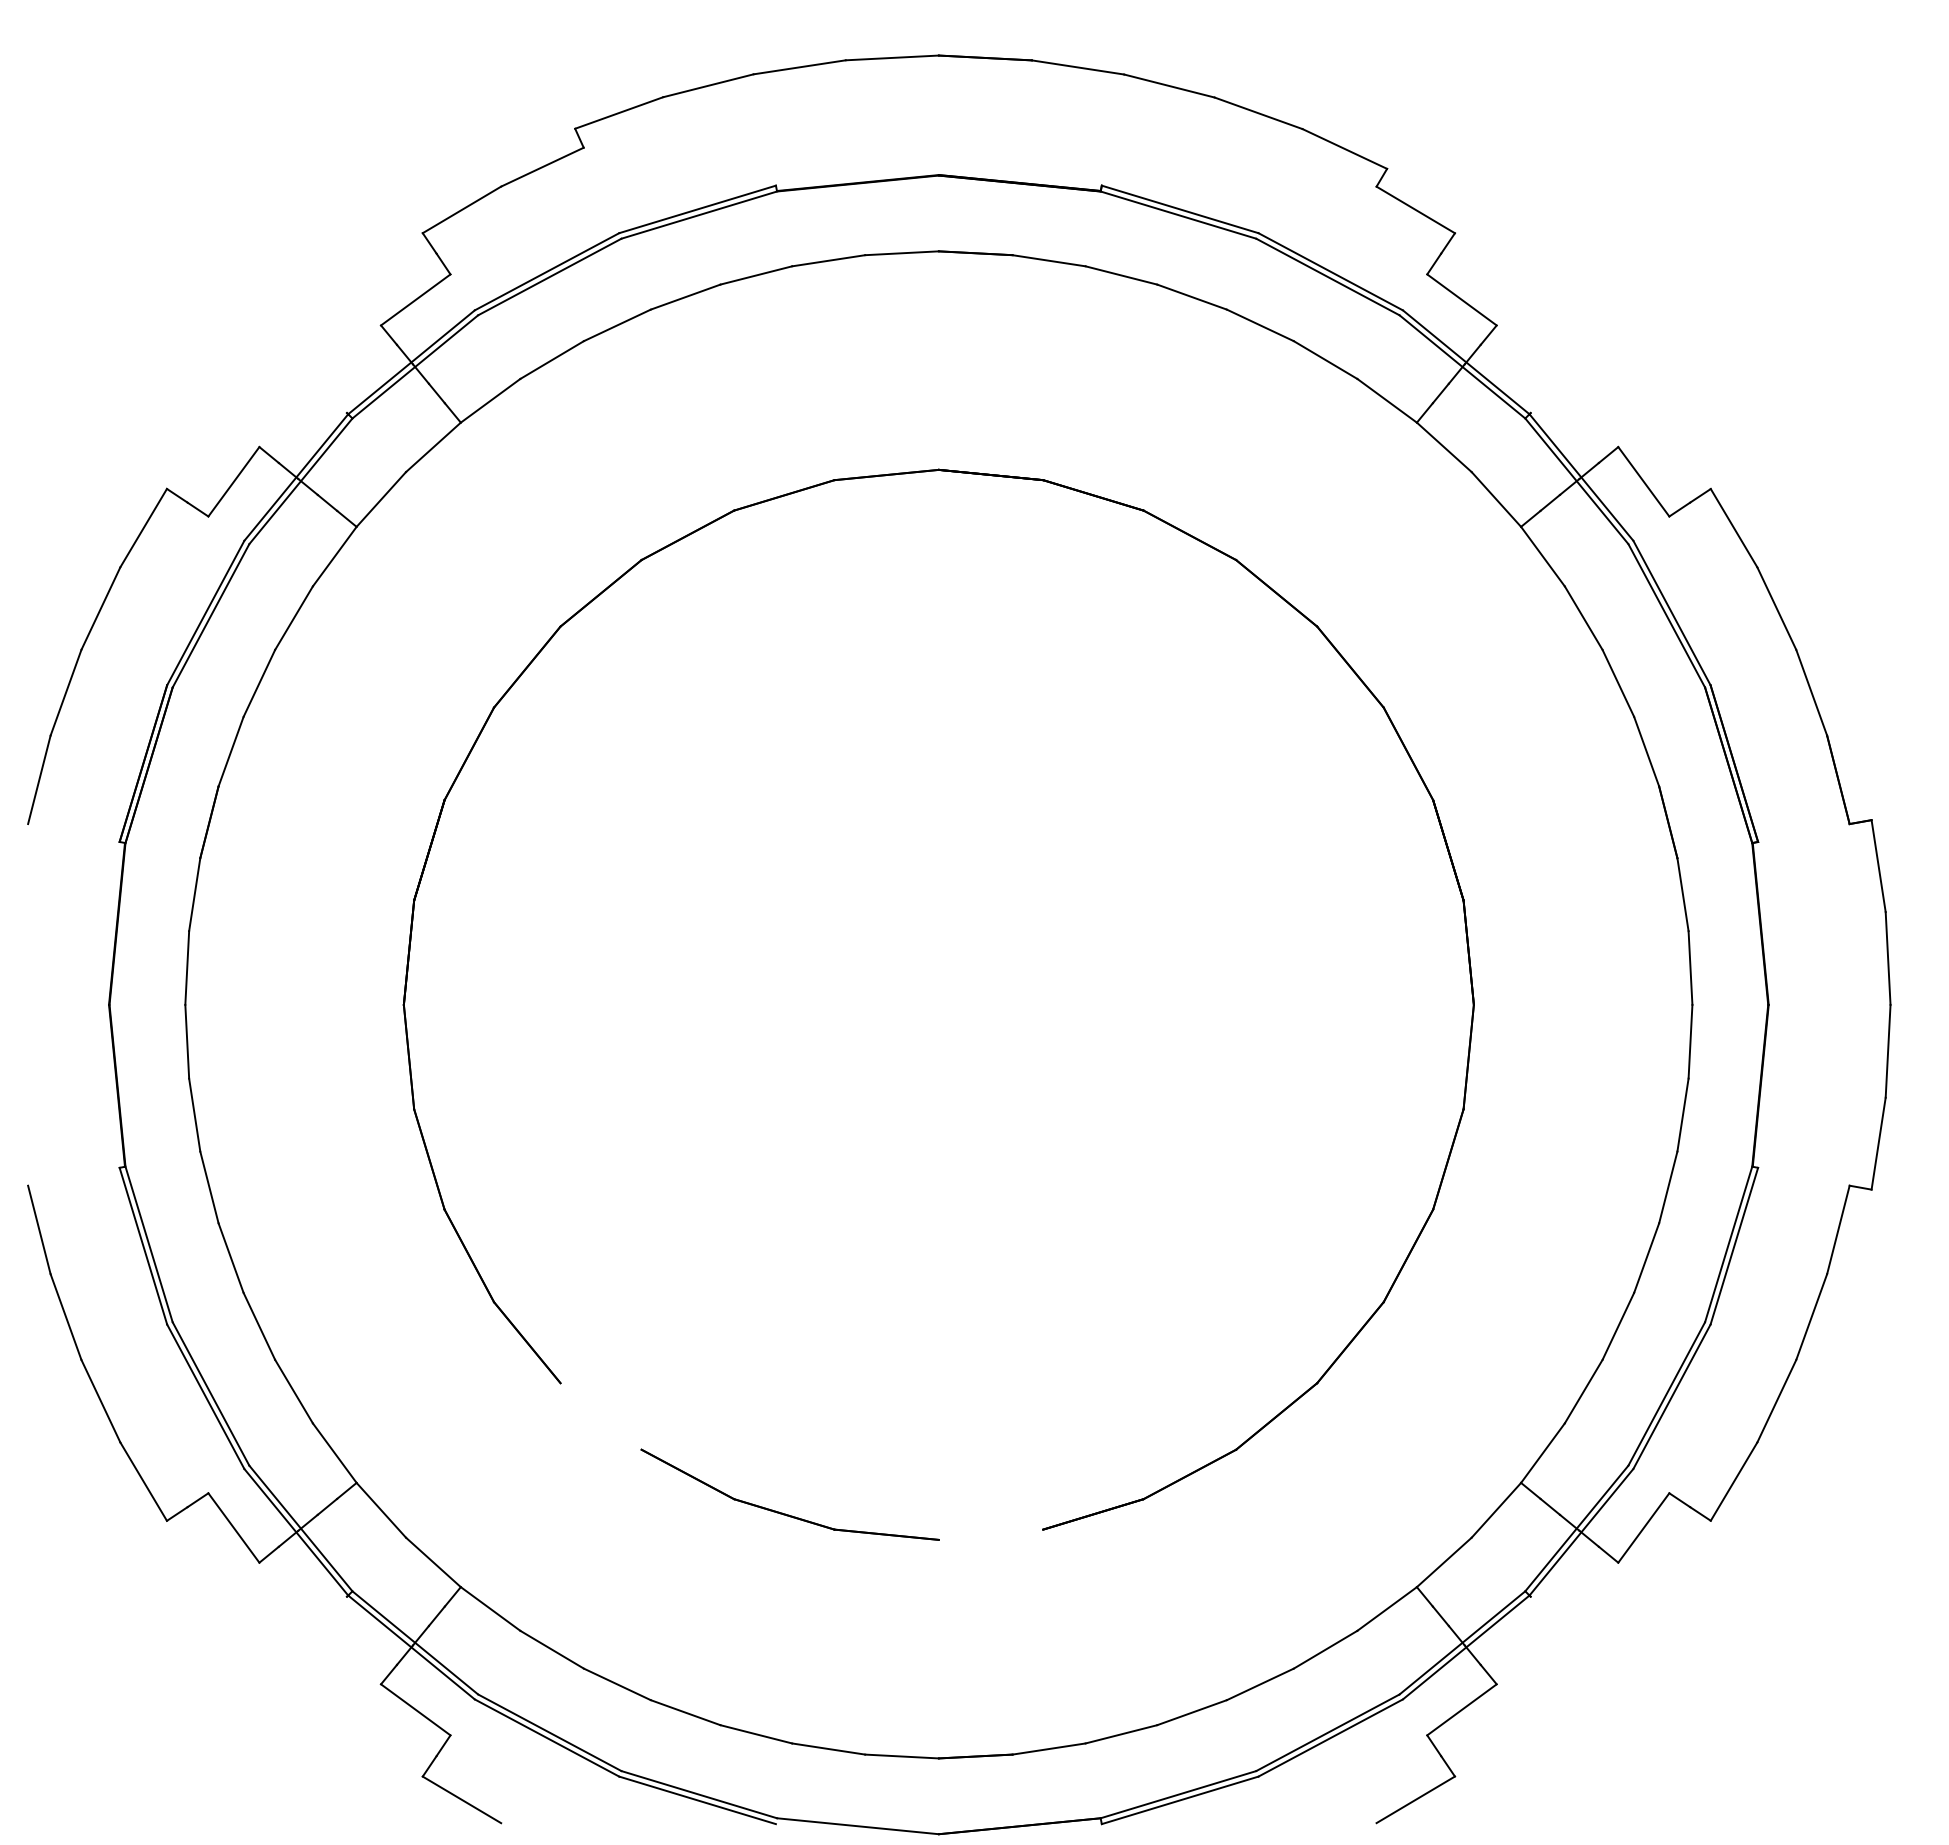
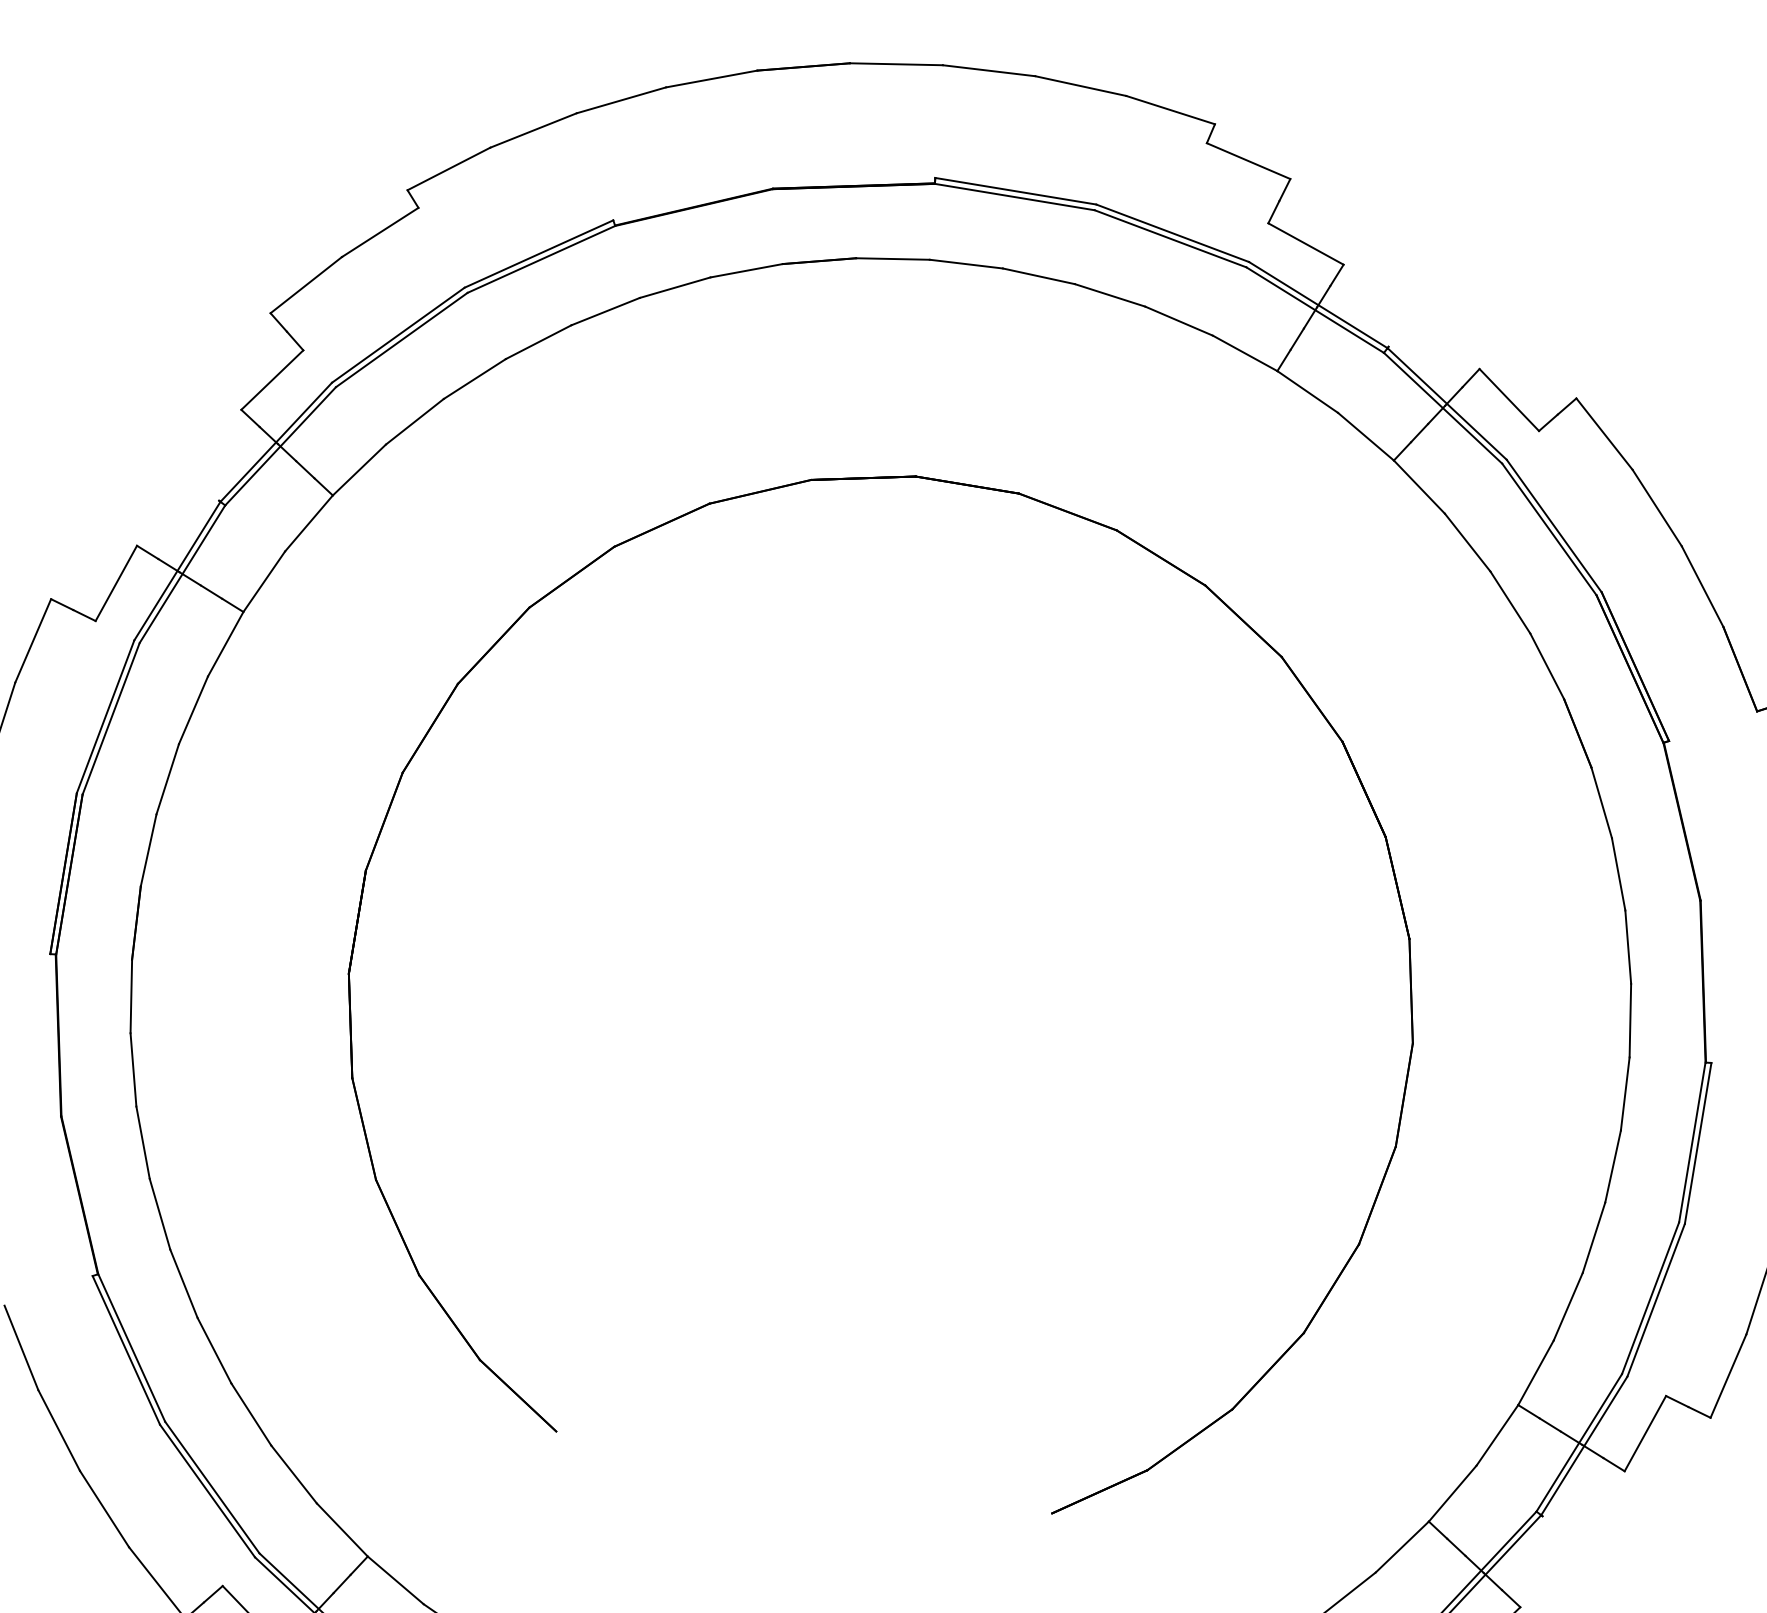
part: (782, 1512) -> (792, 1530), removed

